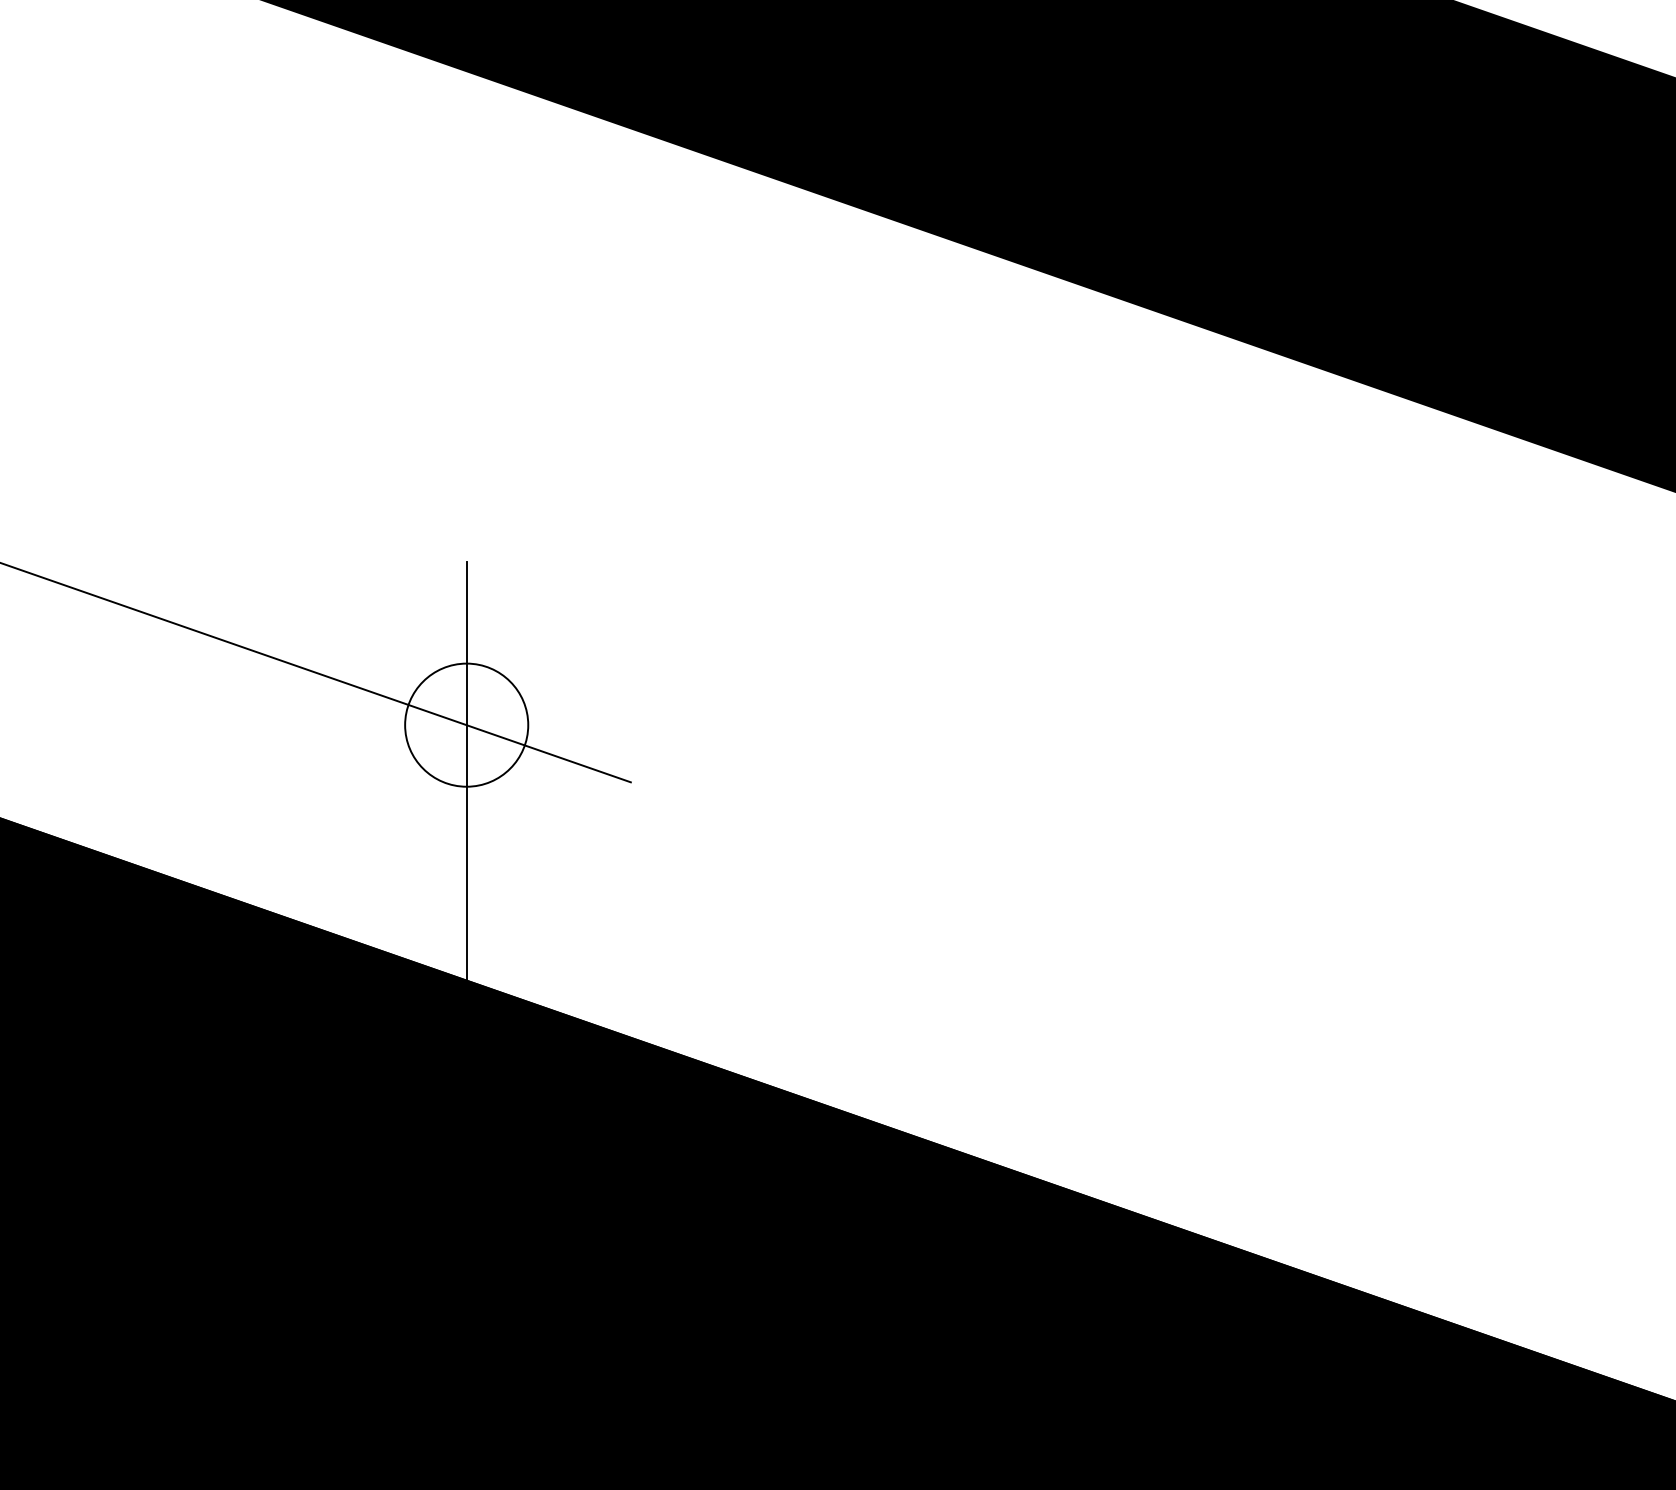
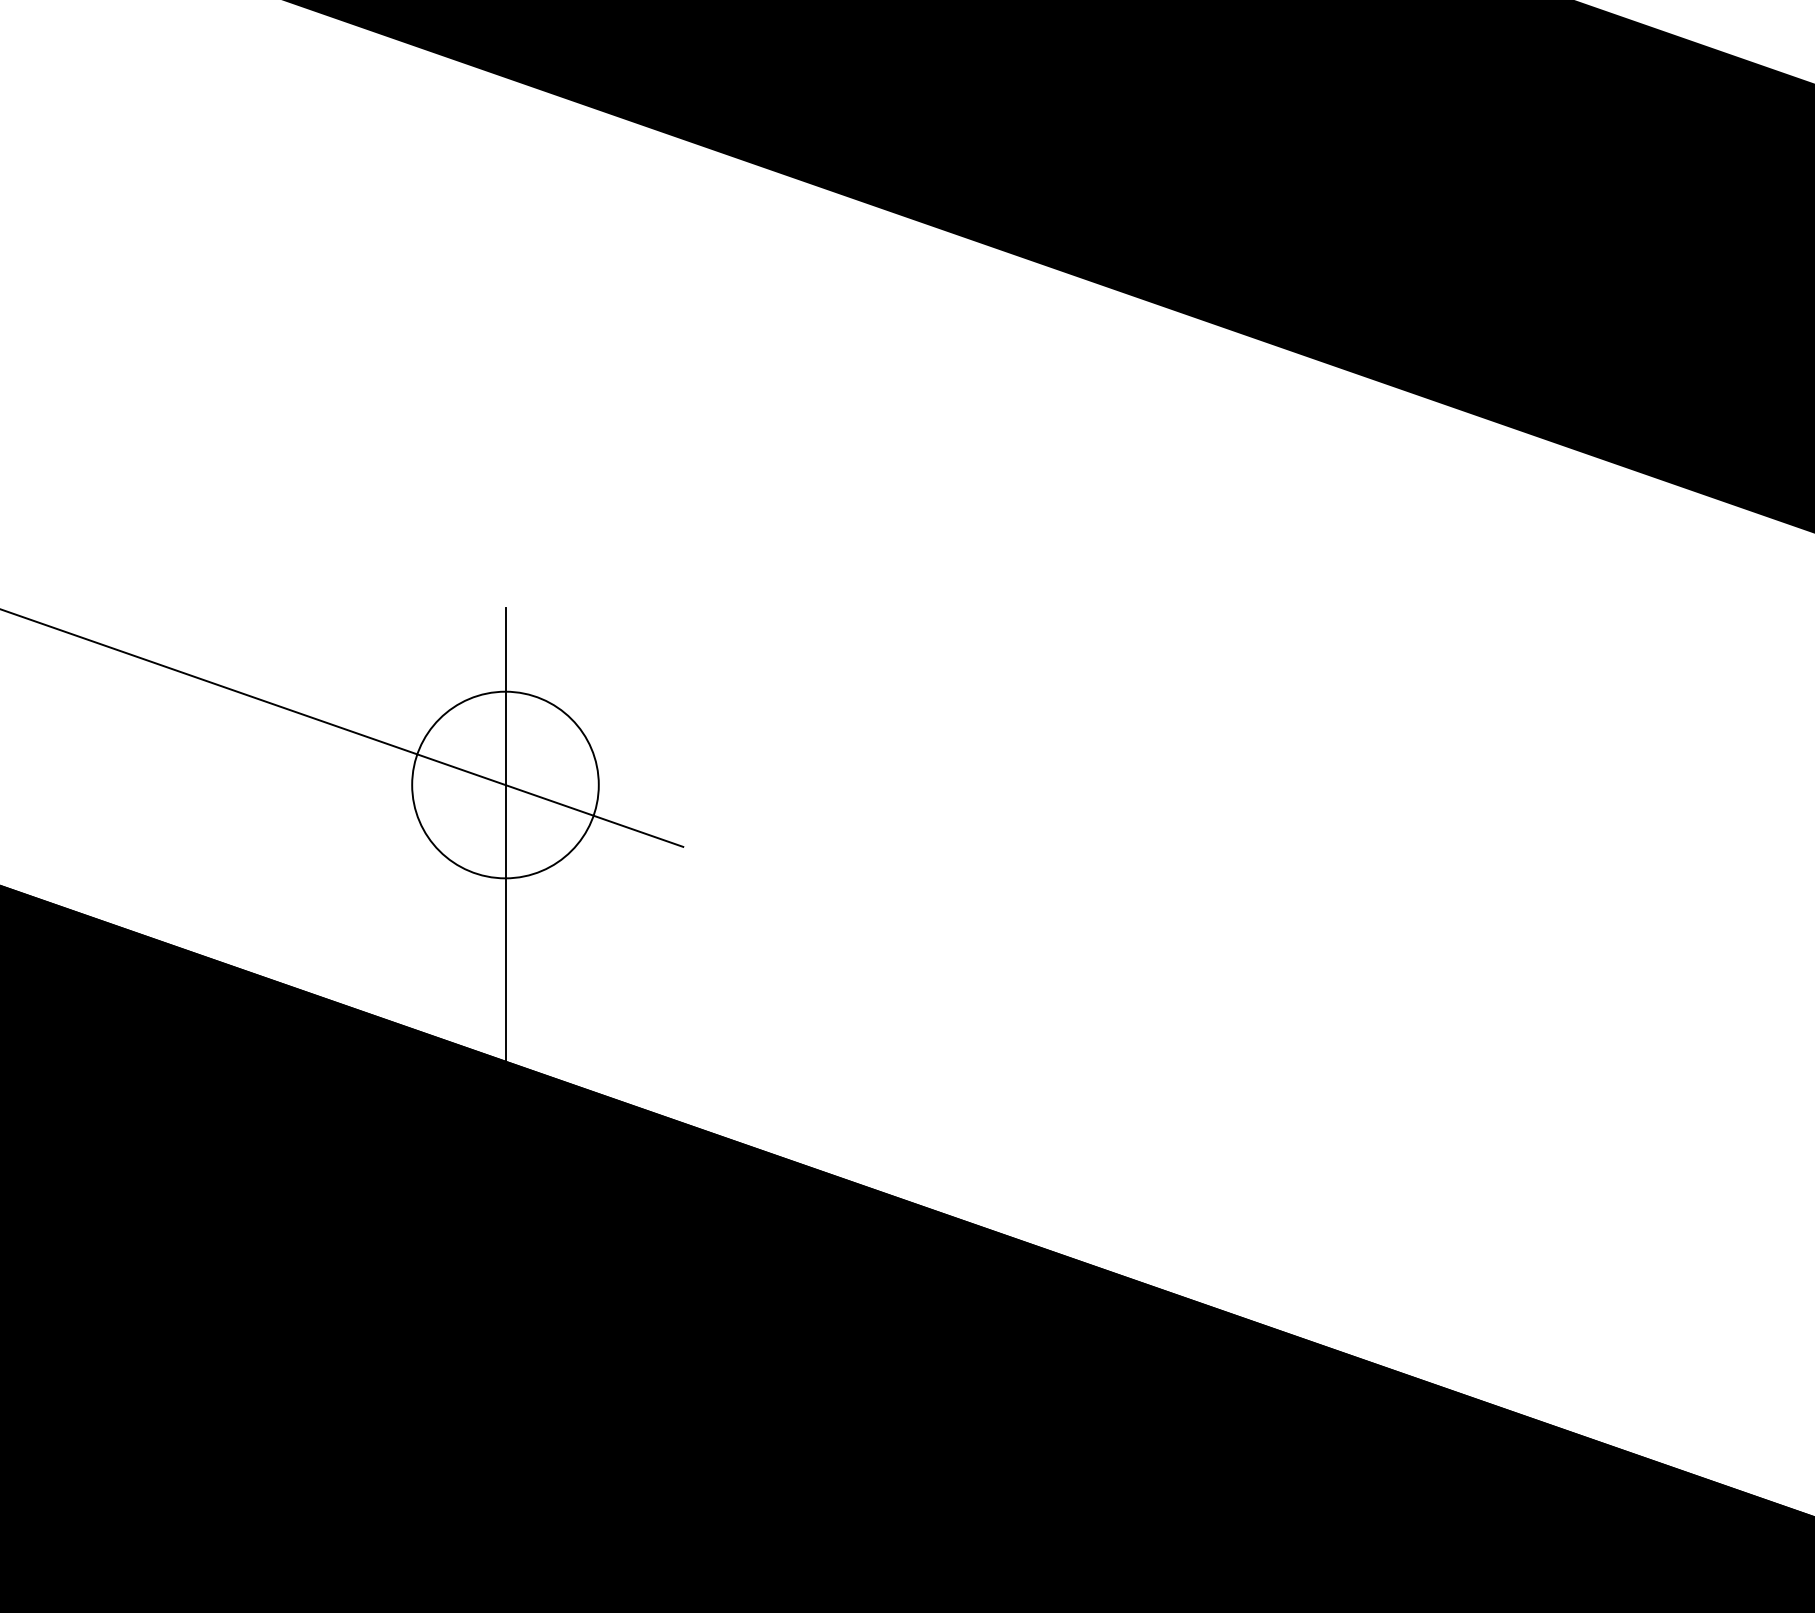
circle: (466, 724) -> (505, 784), size x1.4

